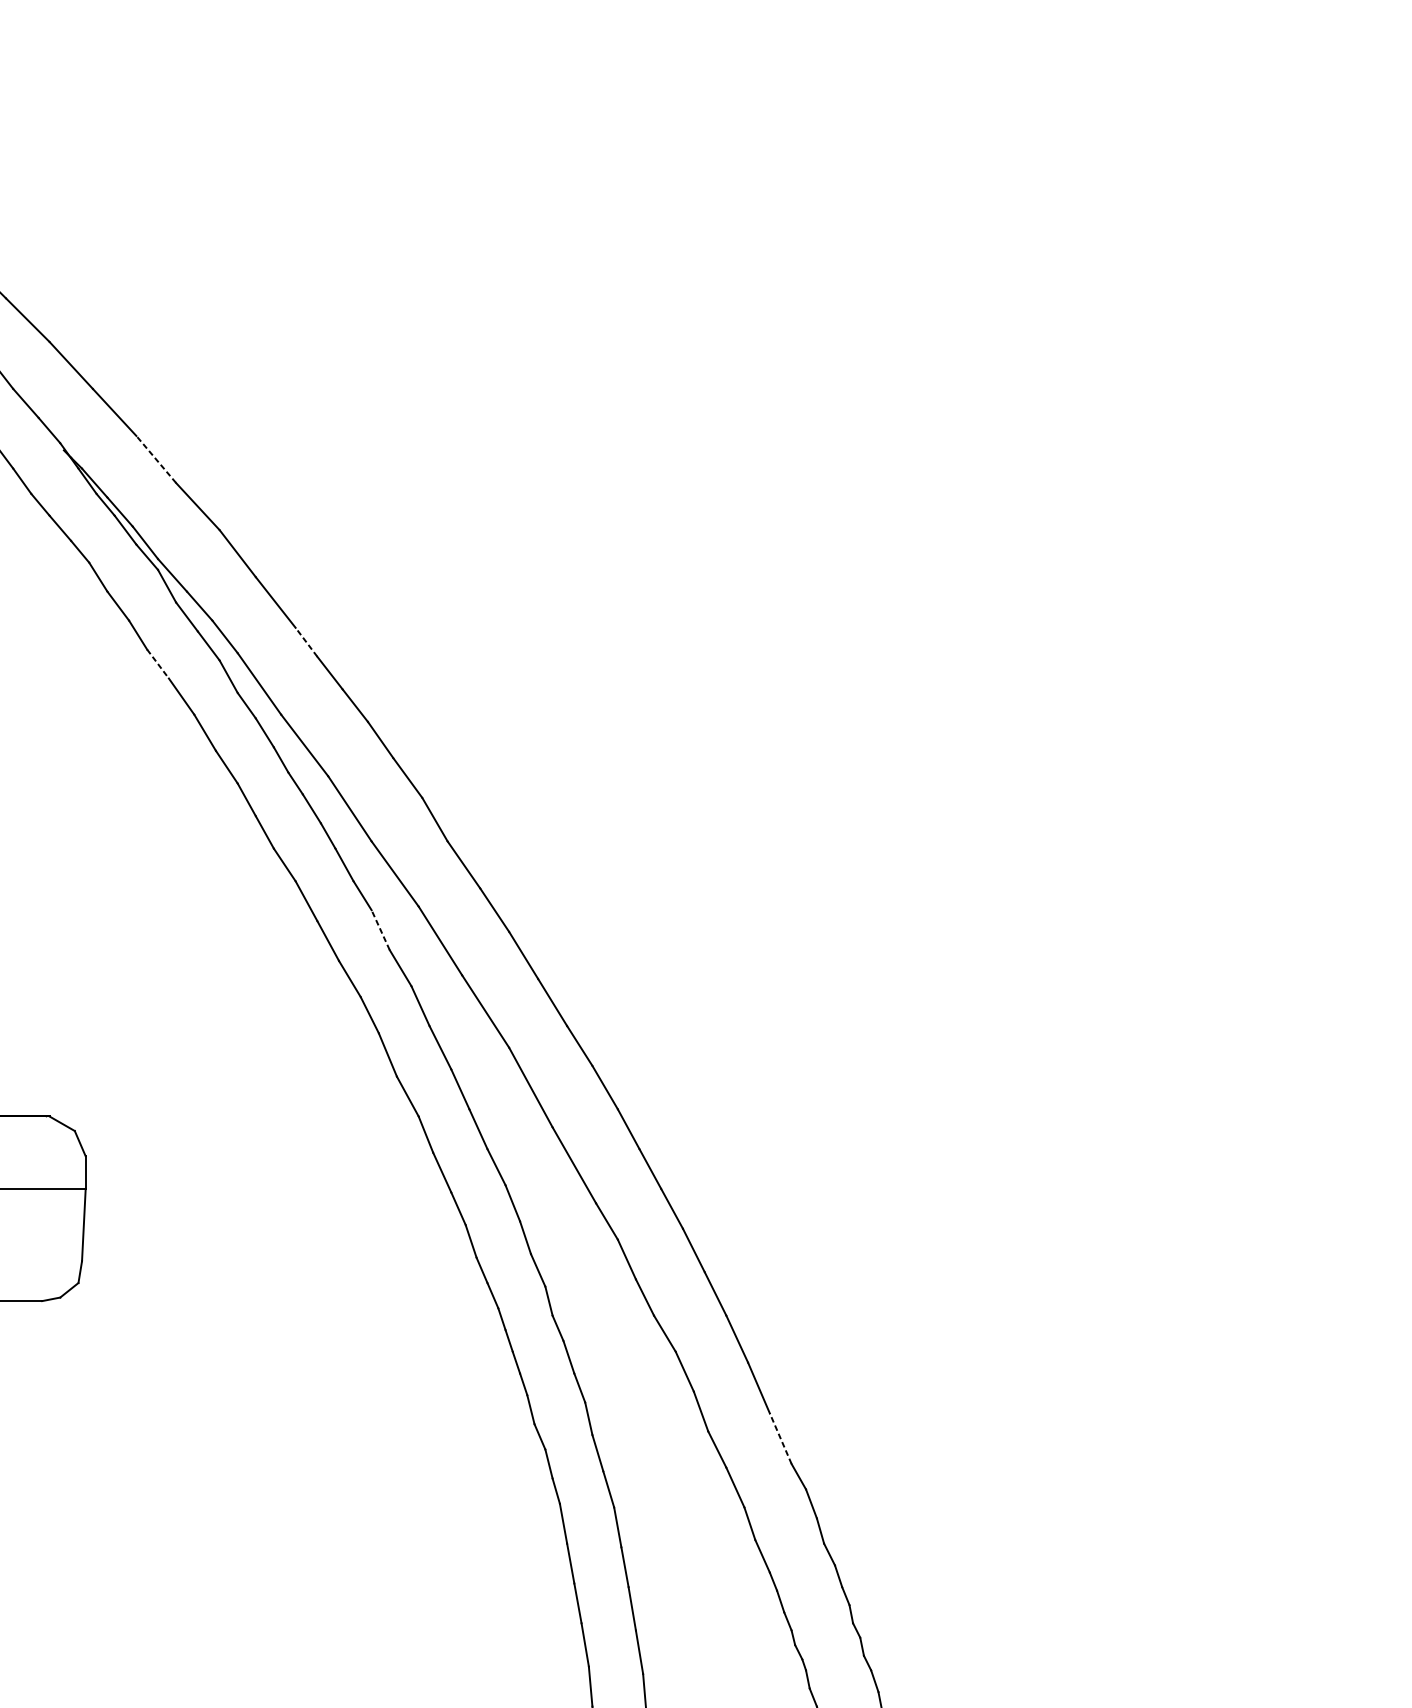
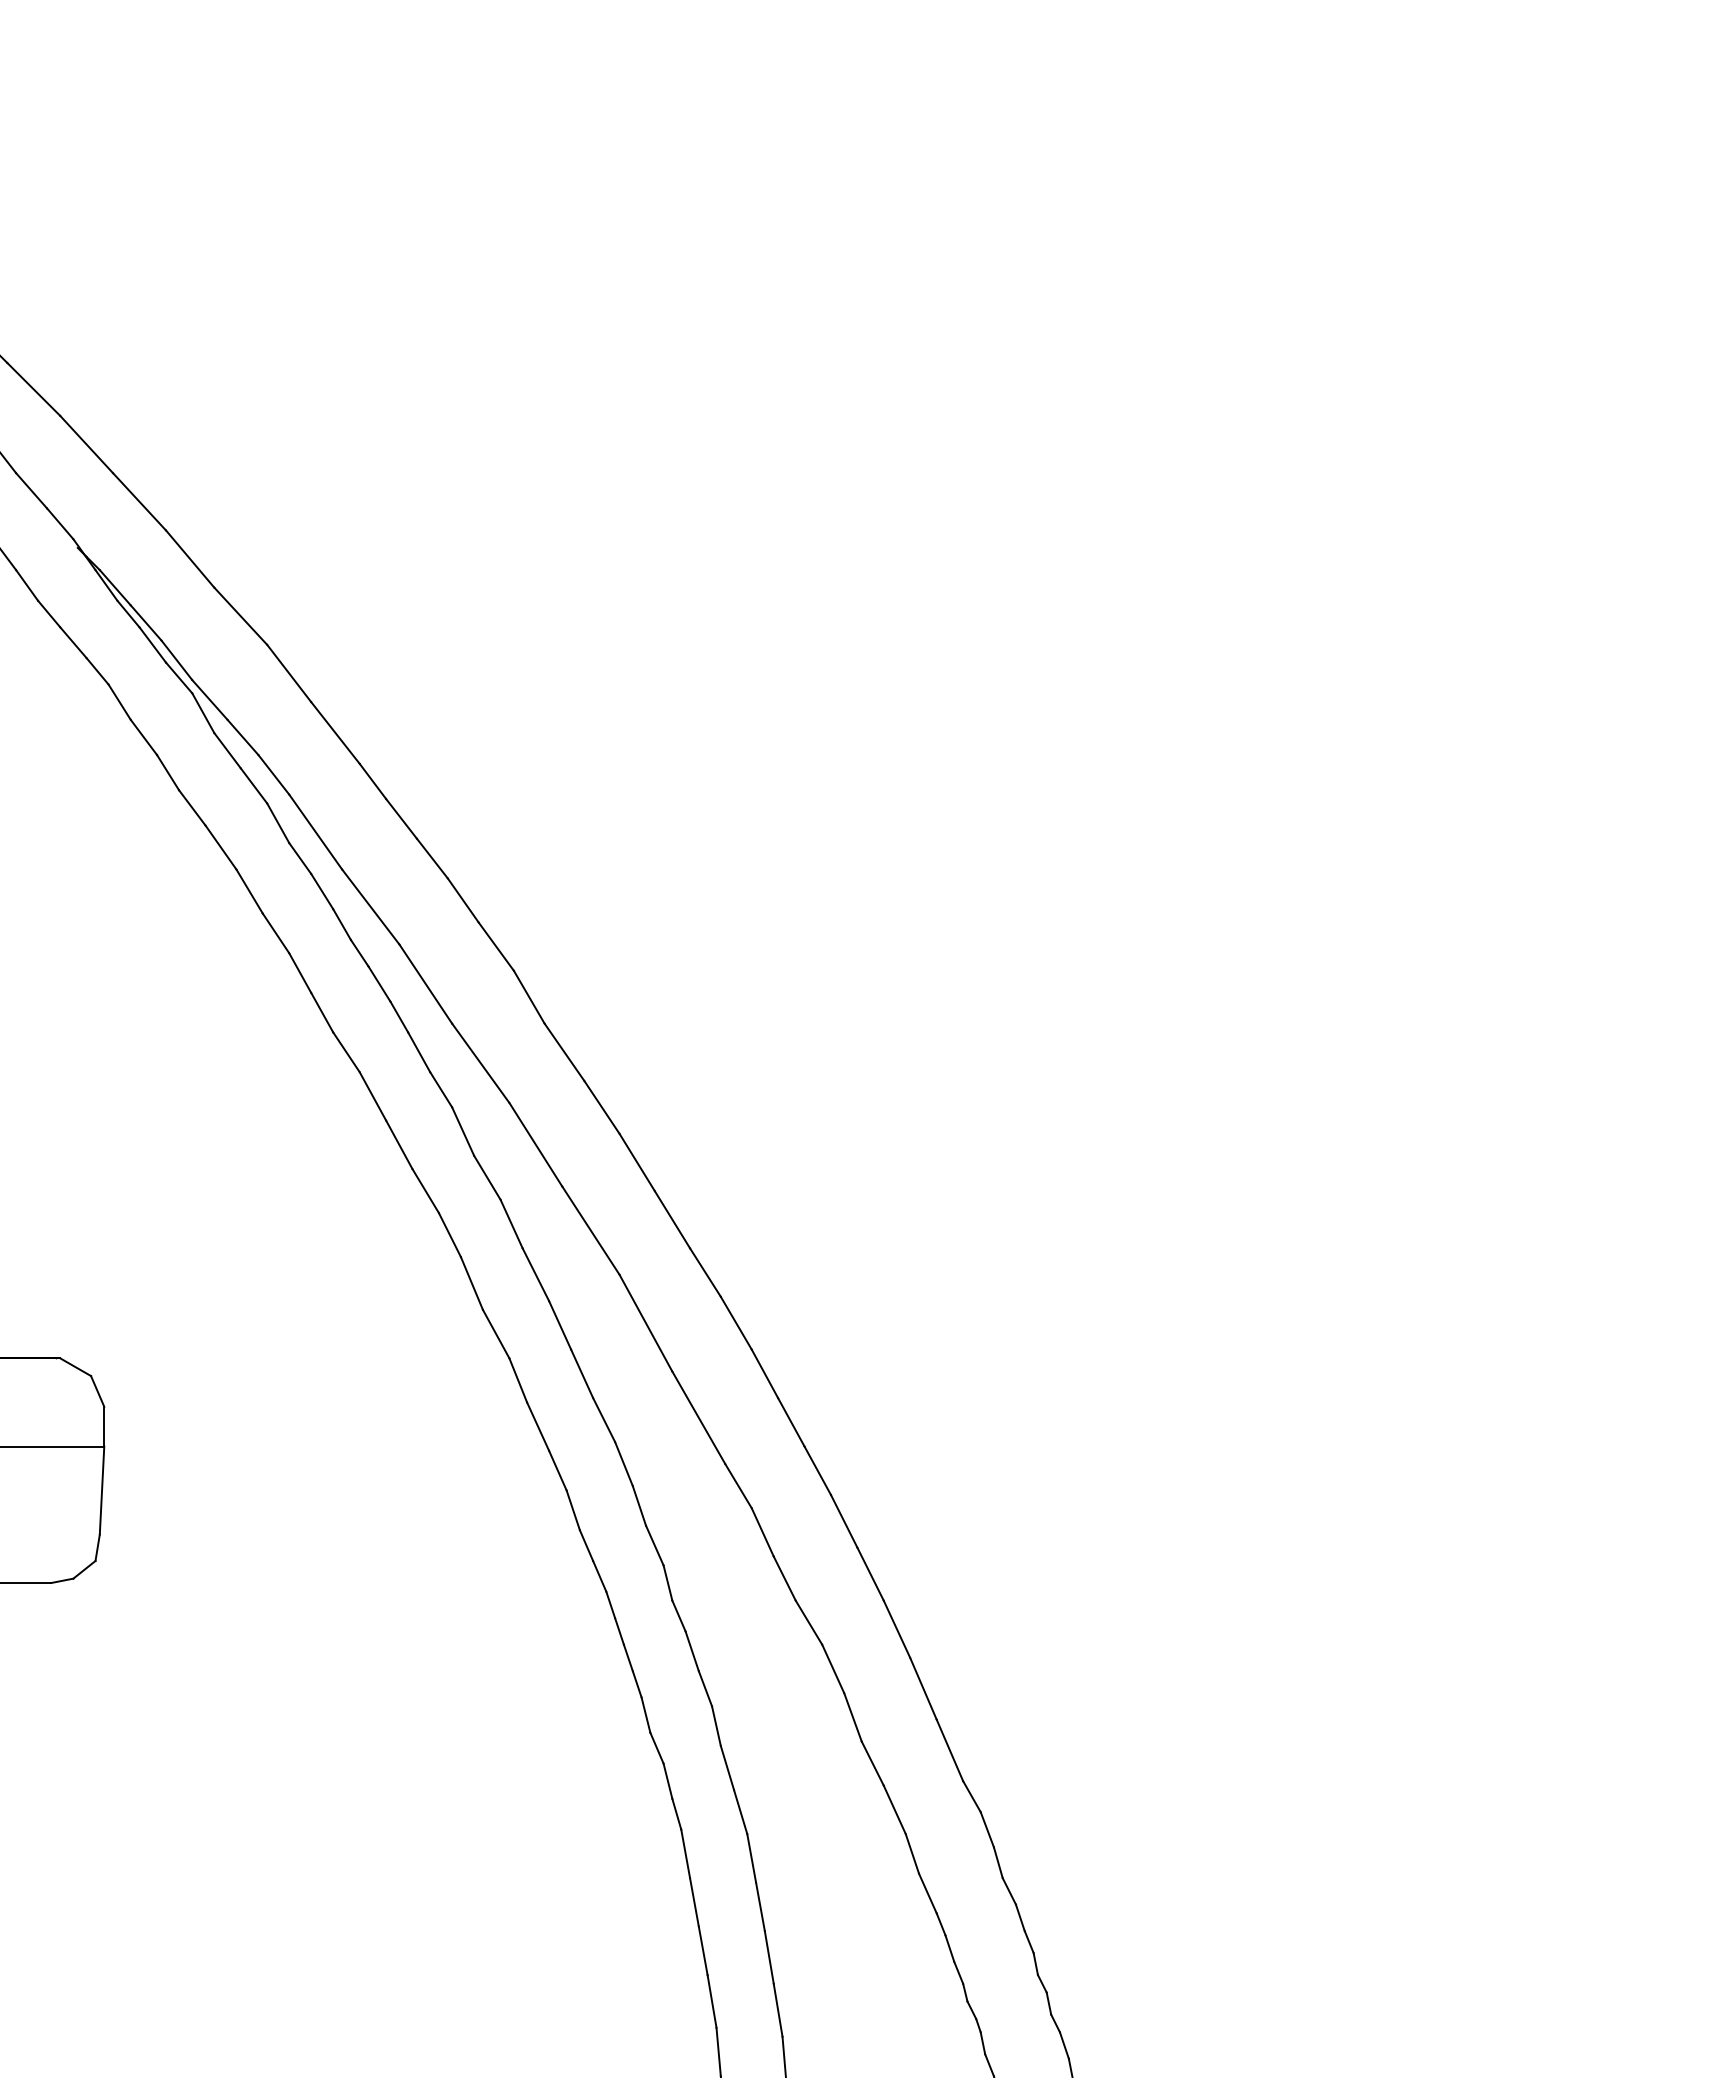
line: (155, 459) -> (189, 558), dashed -> solid
line: (306, 642) -> (372, 781), dashed -> solid
line: (158, 664) -> (192, 808), dashed -> solid
line: (380, 930) -> (463, 1131), dashed -> solid
line: (780, 1438) -> (949, 1750), dashed -> solid

